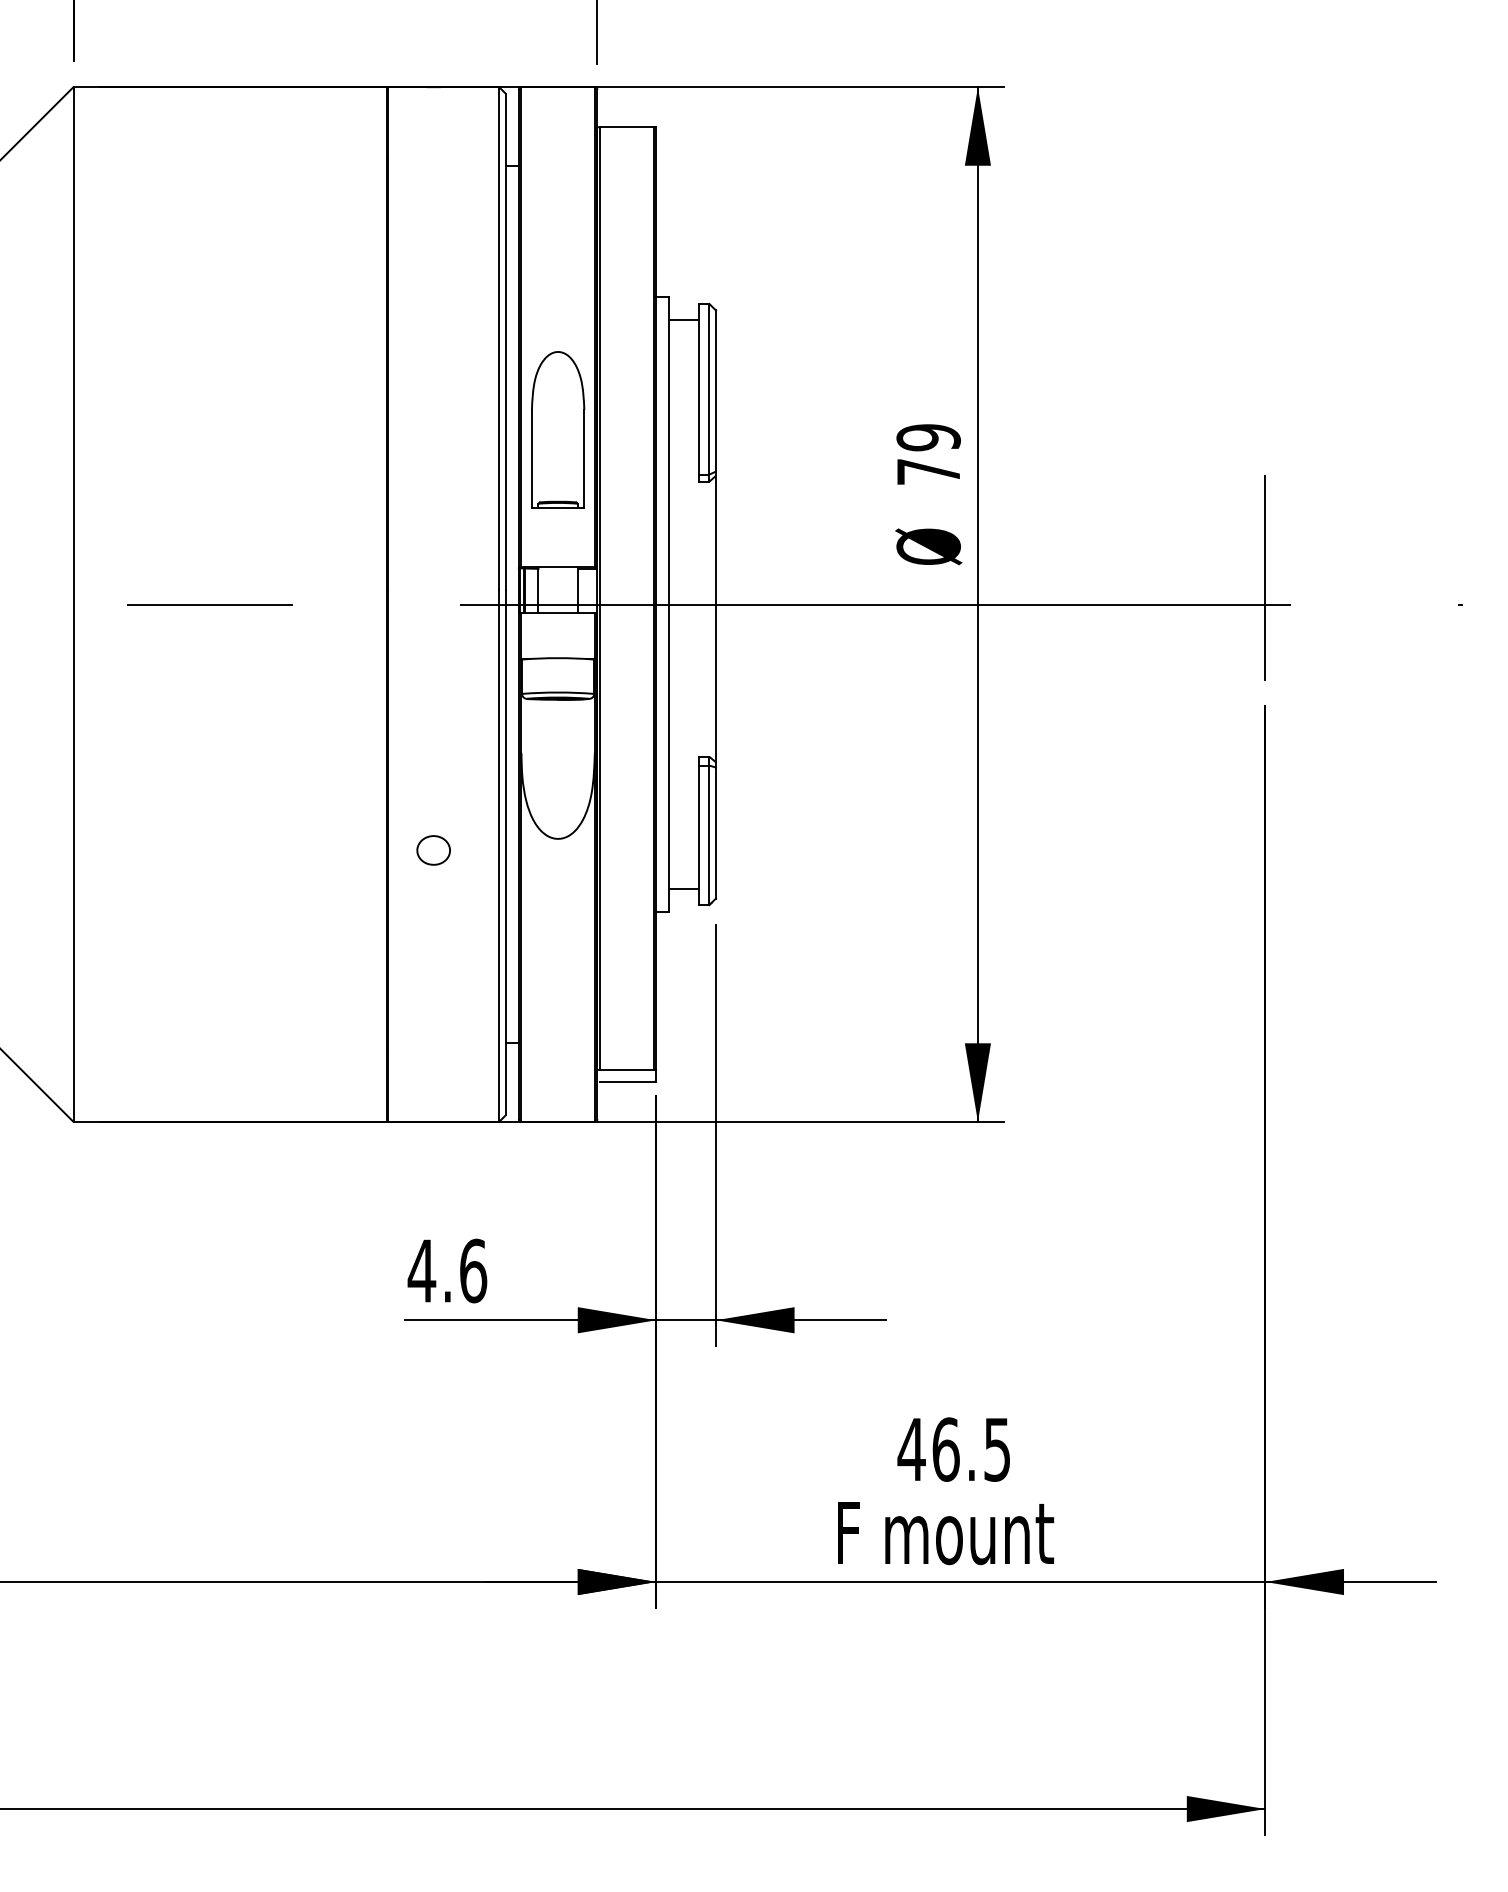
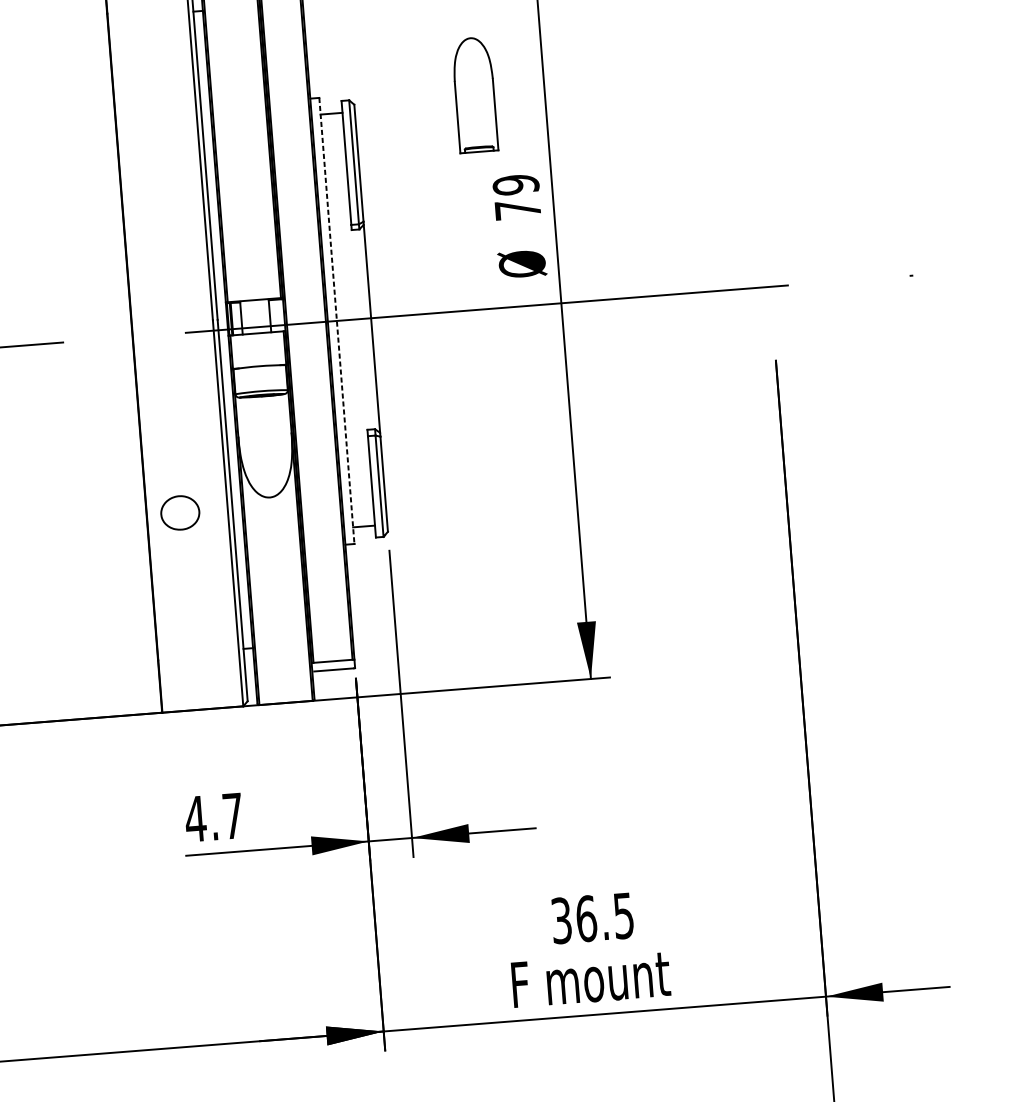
part: (558, 429) -> (475, 94), moved
line: (1265, 578) -> (768, 267), removed
line: (668, 604) -> (336, 320), solid -> dashed
part: (433, 850) -> (180, 513), size x1.6
text: (473, 1270) -> (233, 815), 4.6 -> 4.7
text: (911, 1449) -> (561, 920), 46.5 -> 36.5

